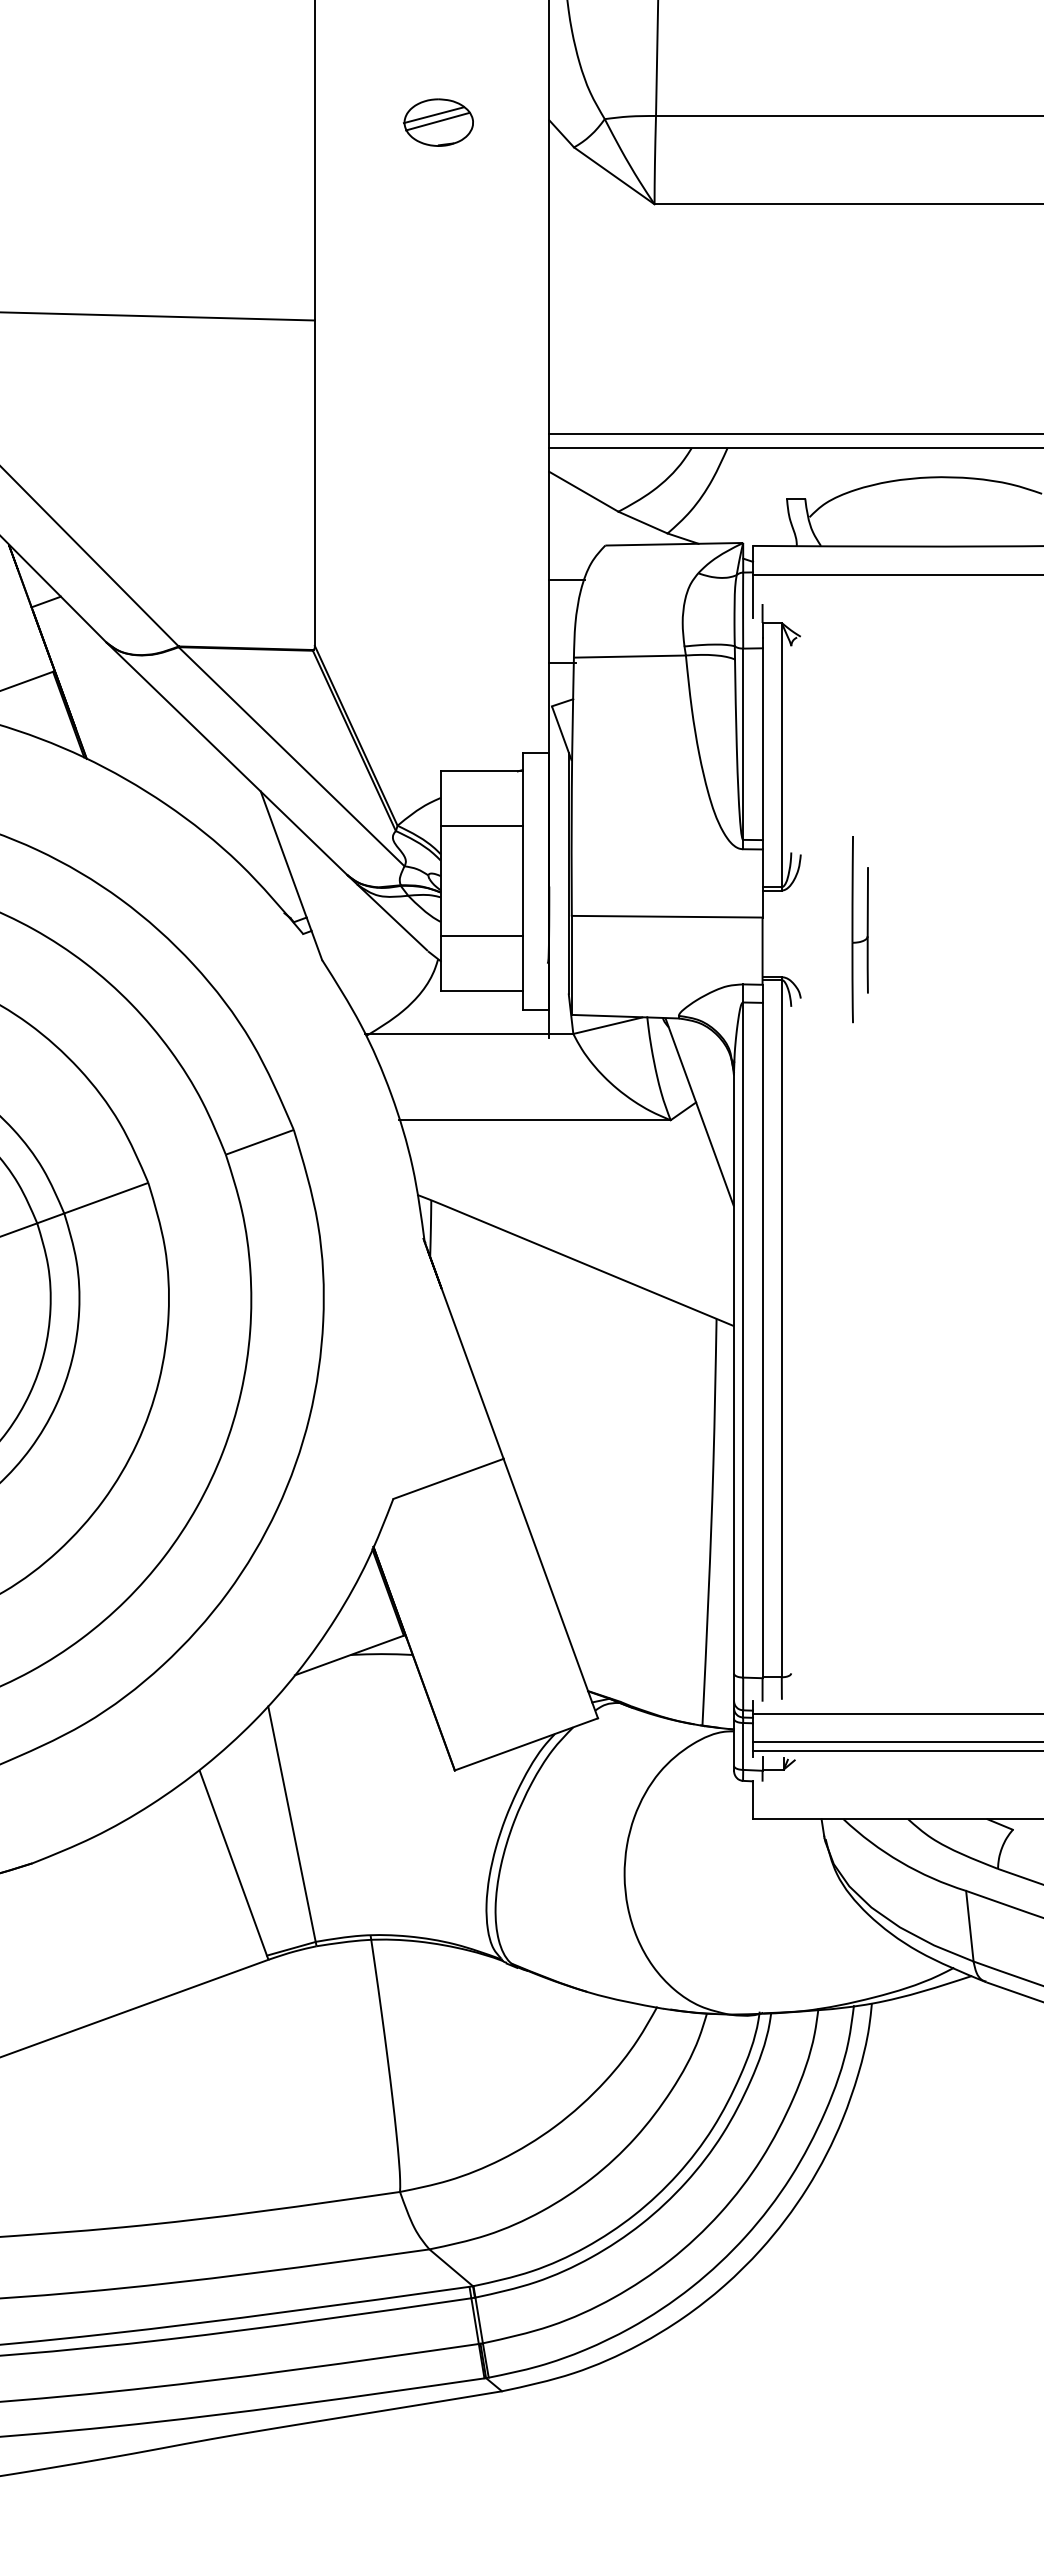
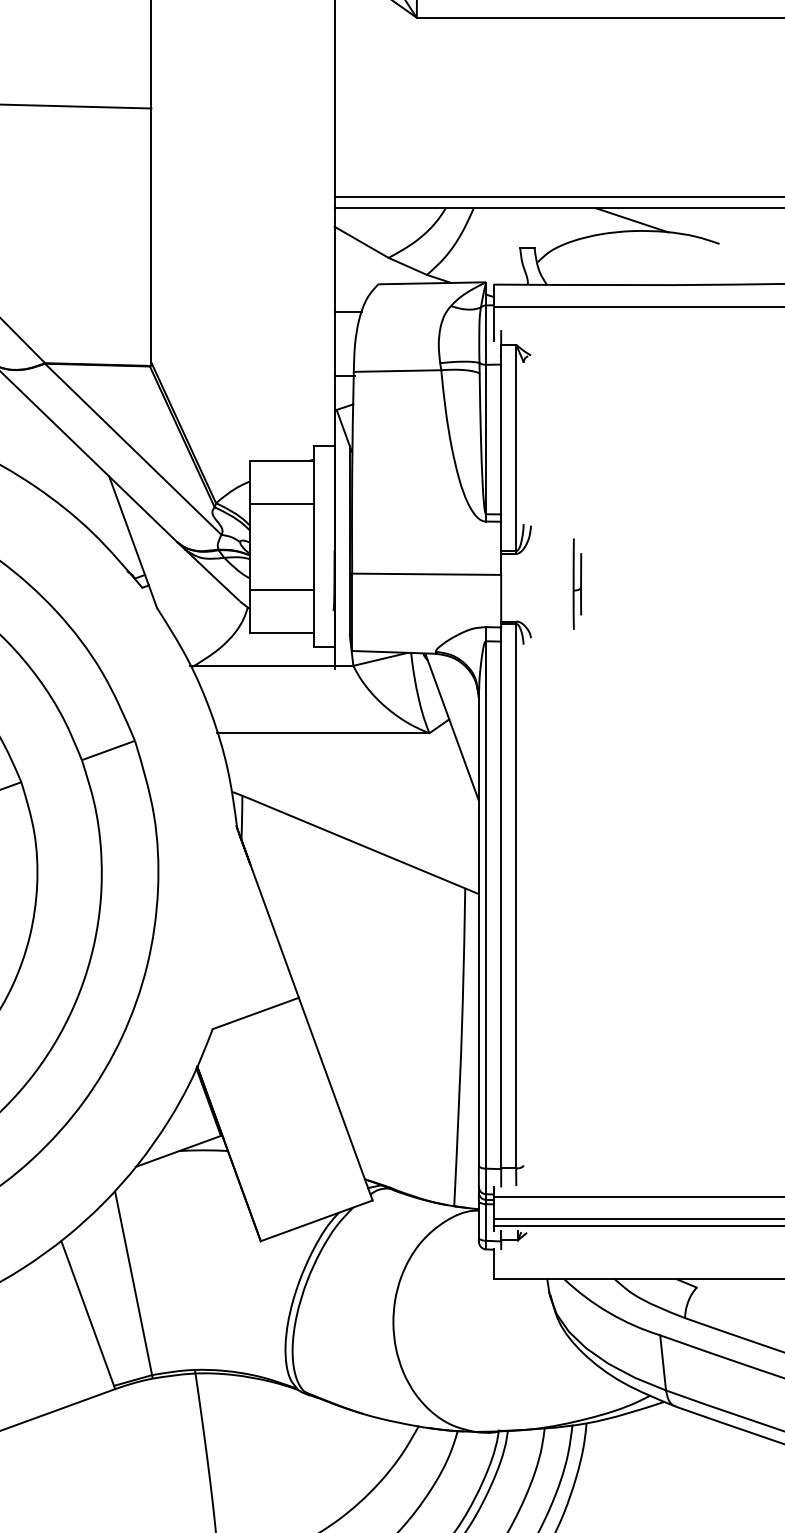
line: (929, 463) -> (631, 220), added
part: (859, 928) -> (576, 583), size x0.62

